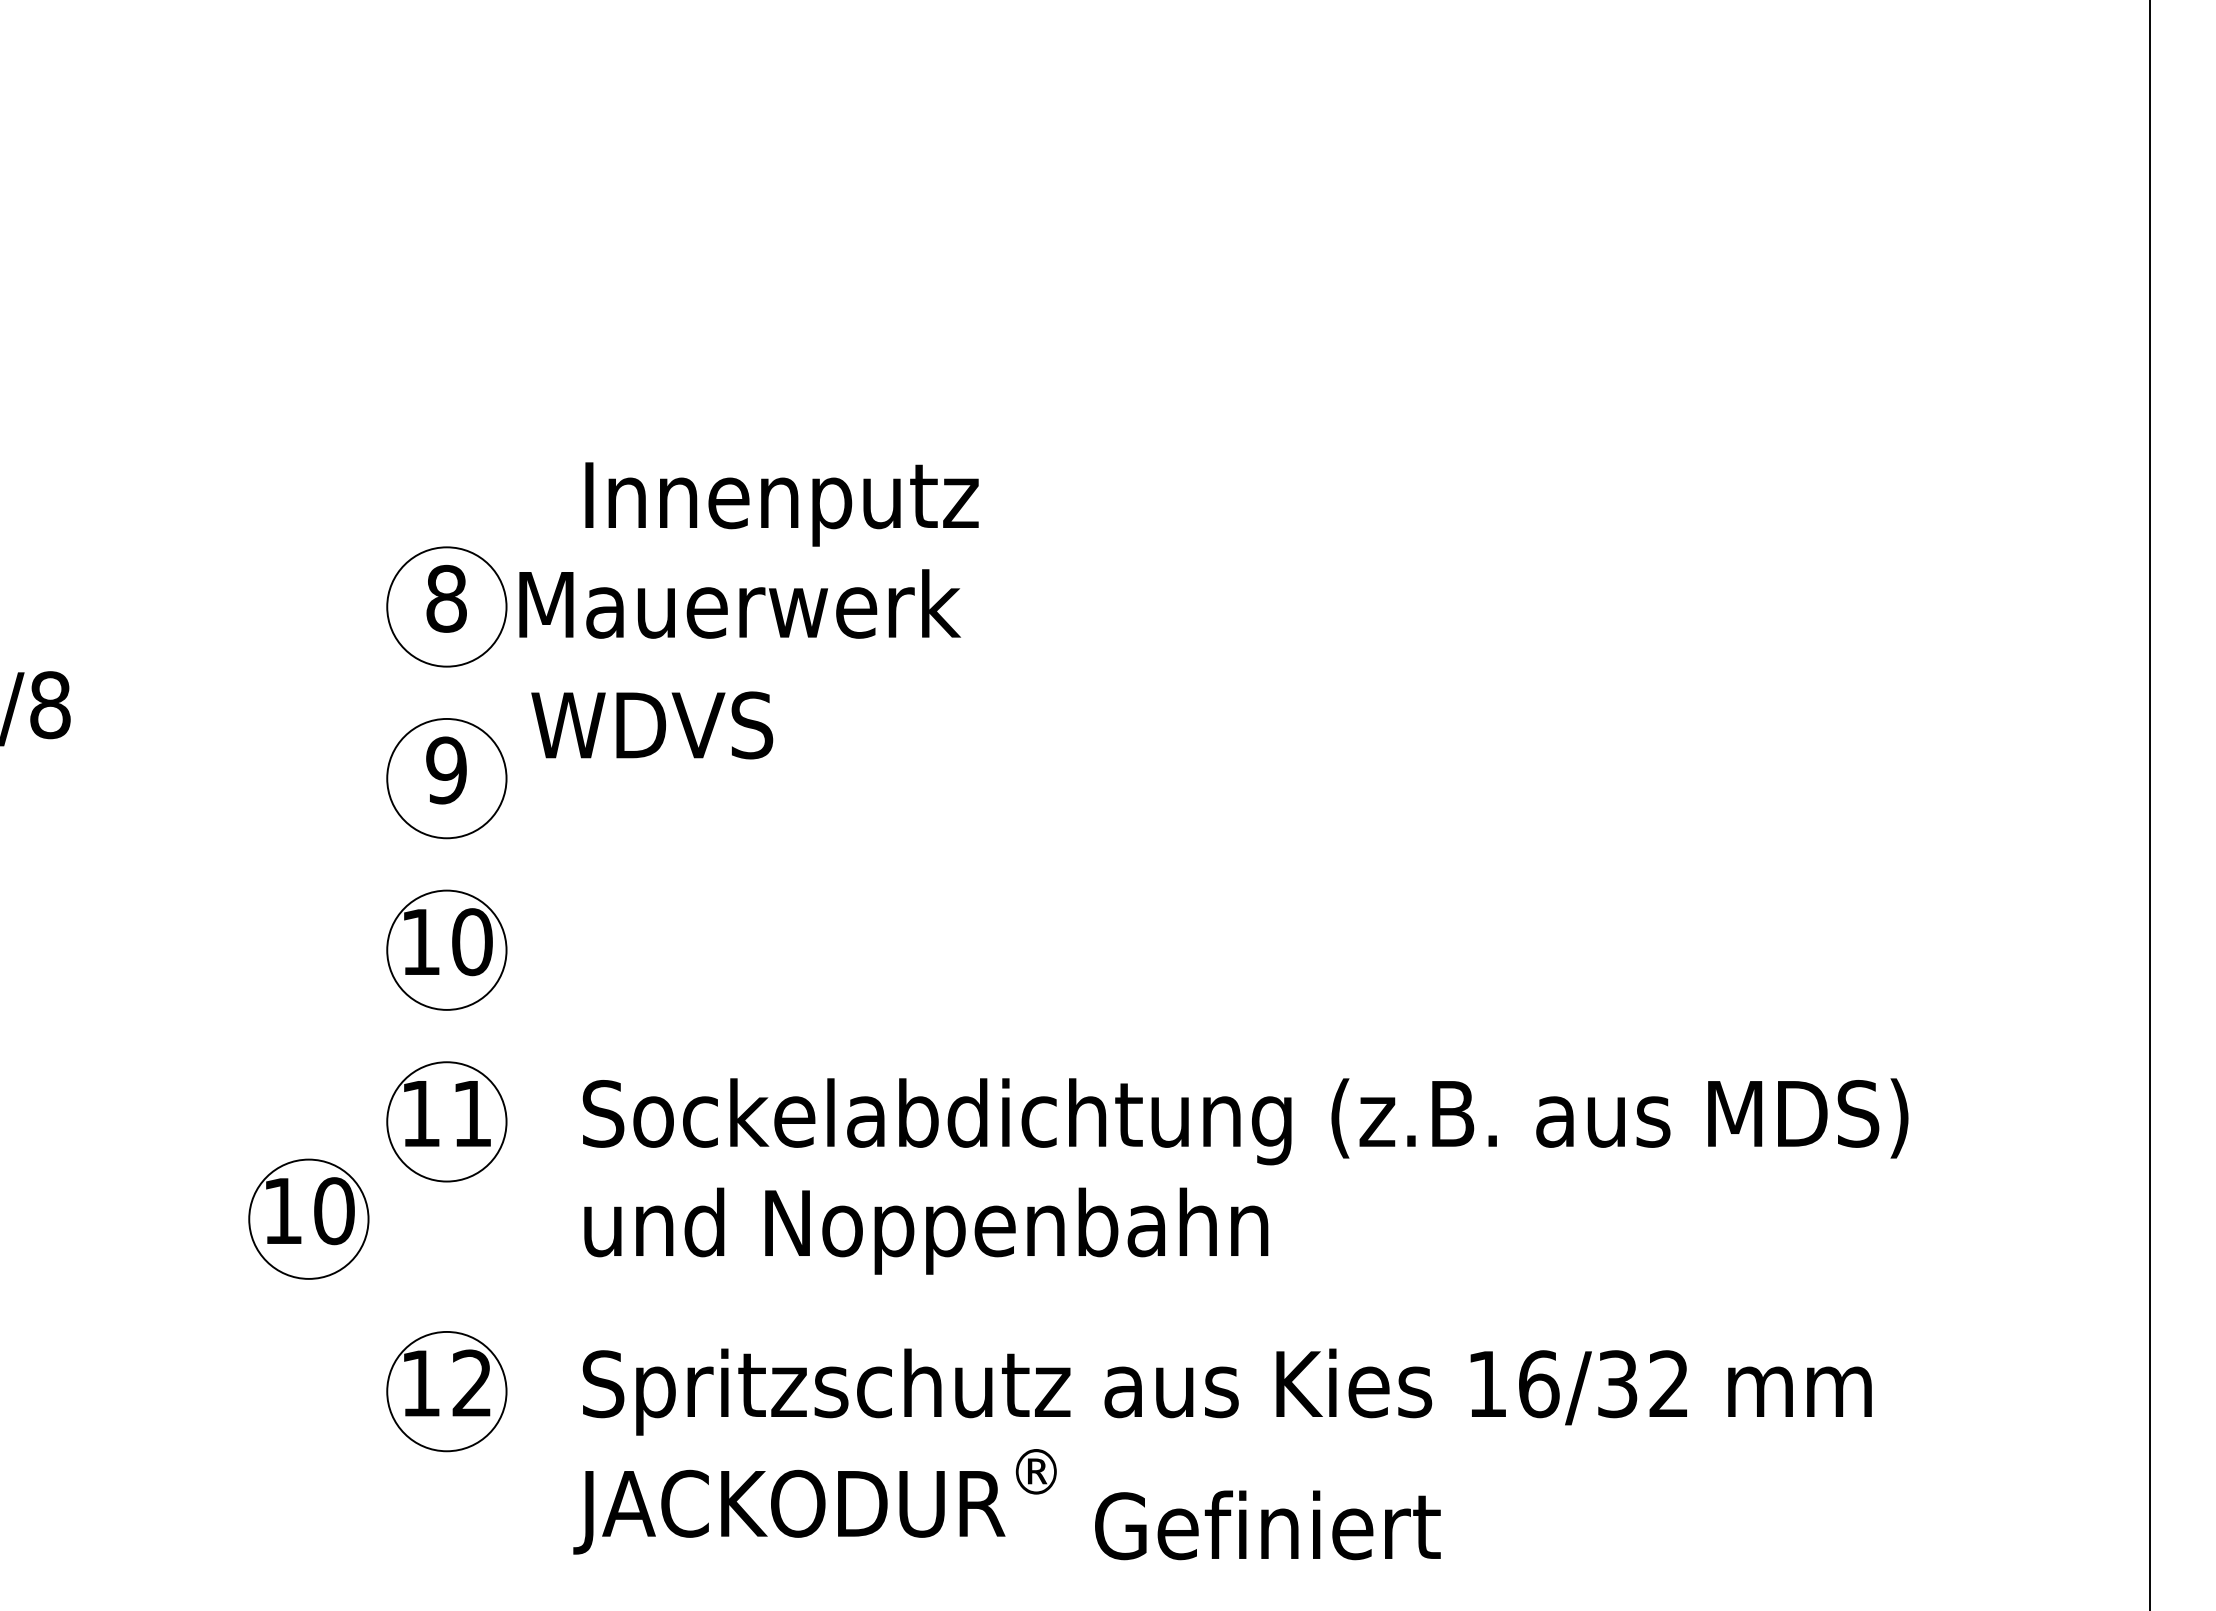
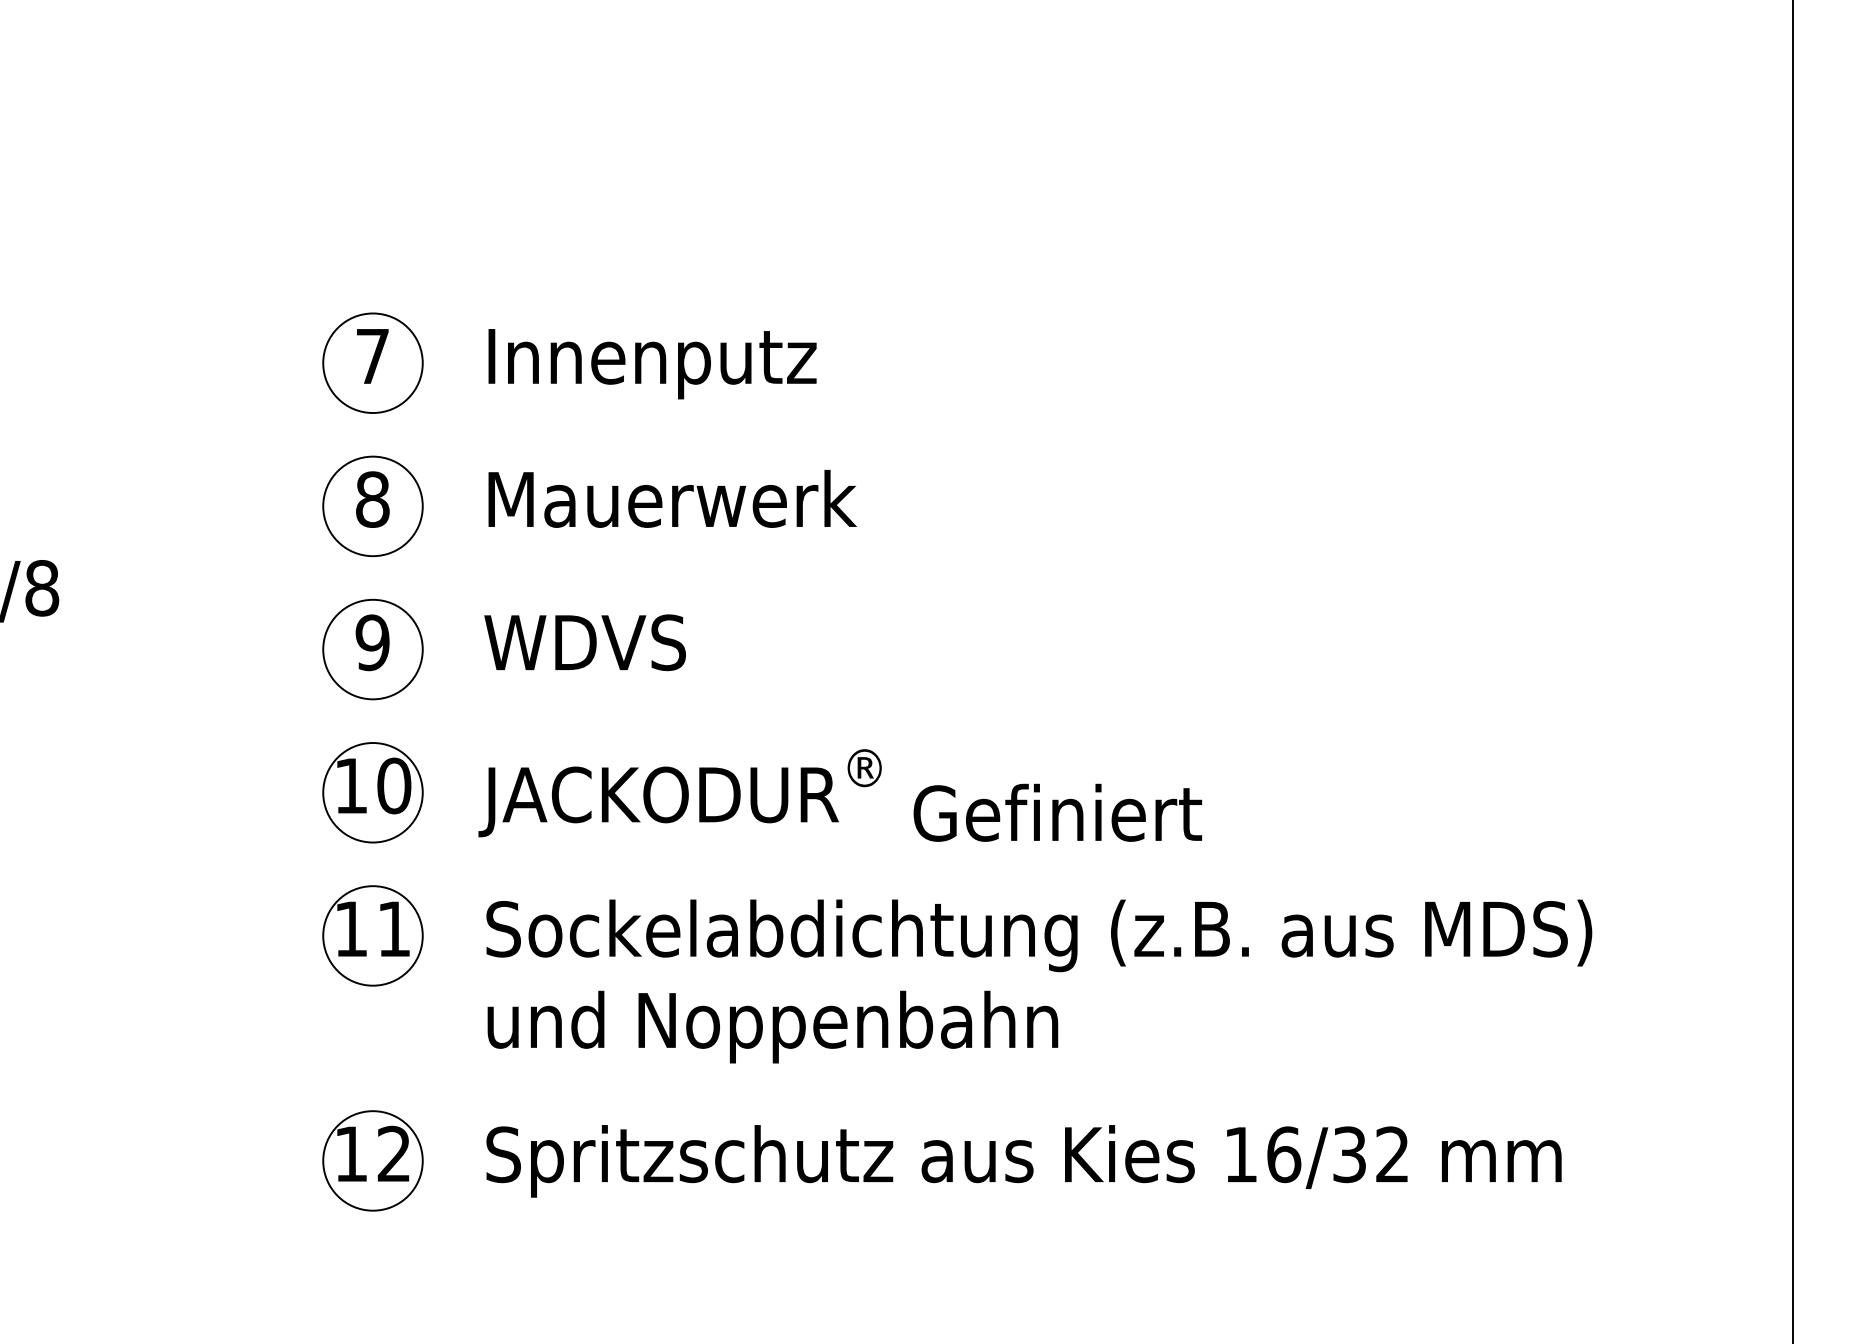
part: (446, 434) -> (372, 362), added
text: (781, 504) -> (652, 364), moved
text: (739, 603) -> (672, 498), moved
text: (652, 725) -> (585, 642), moved
part: (308, 1218) -> (257, 1016), removed
text: (1006, 1504) -> (839, 795), moved

